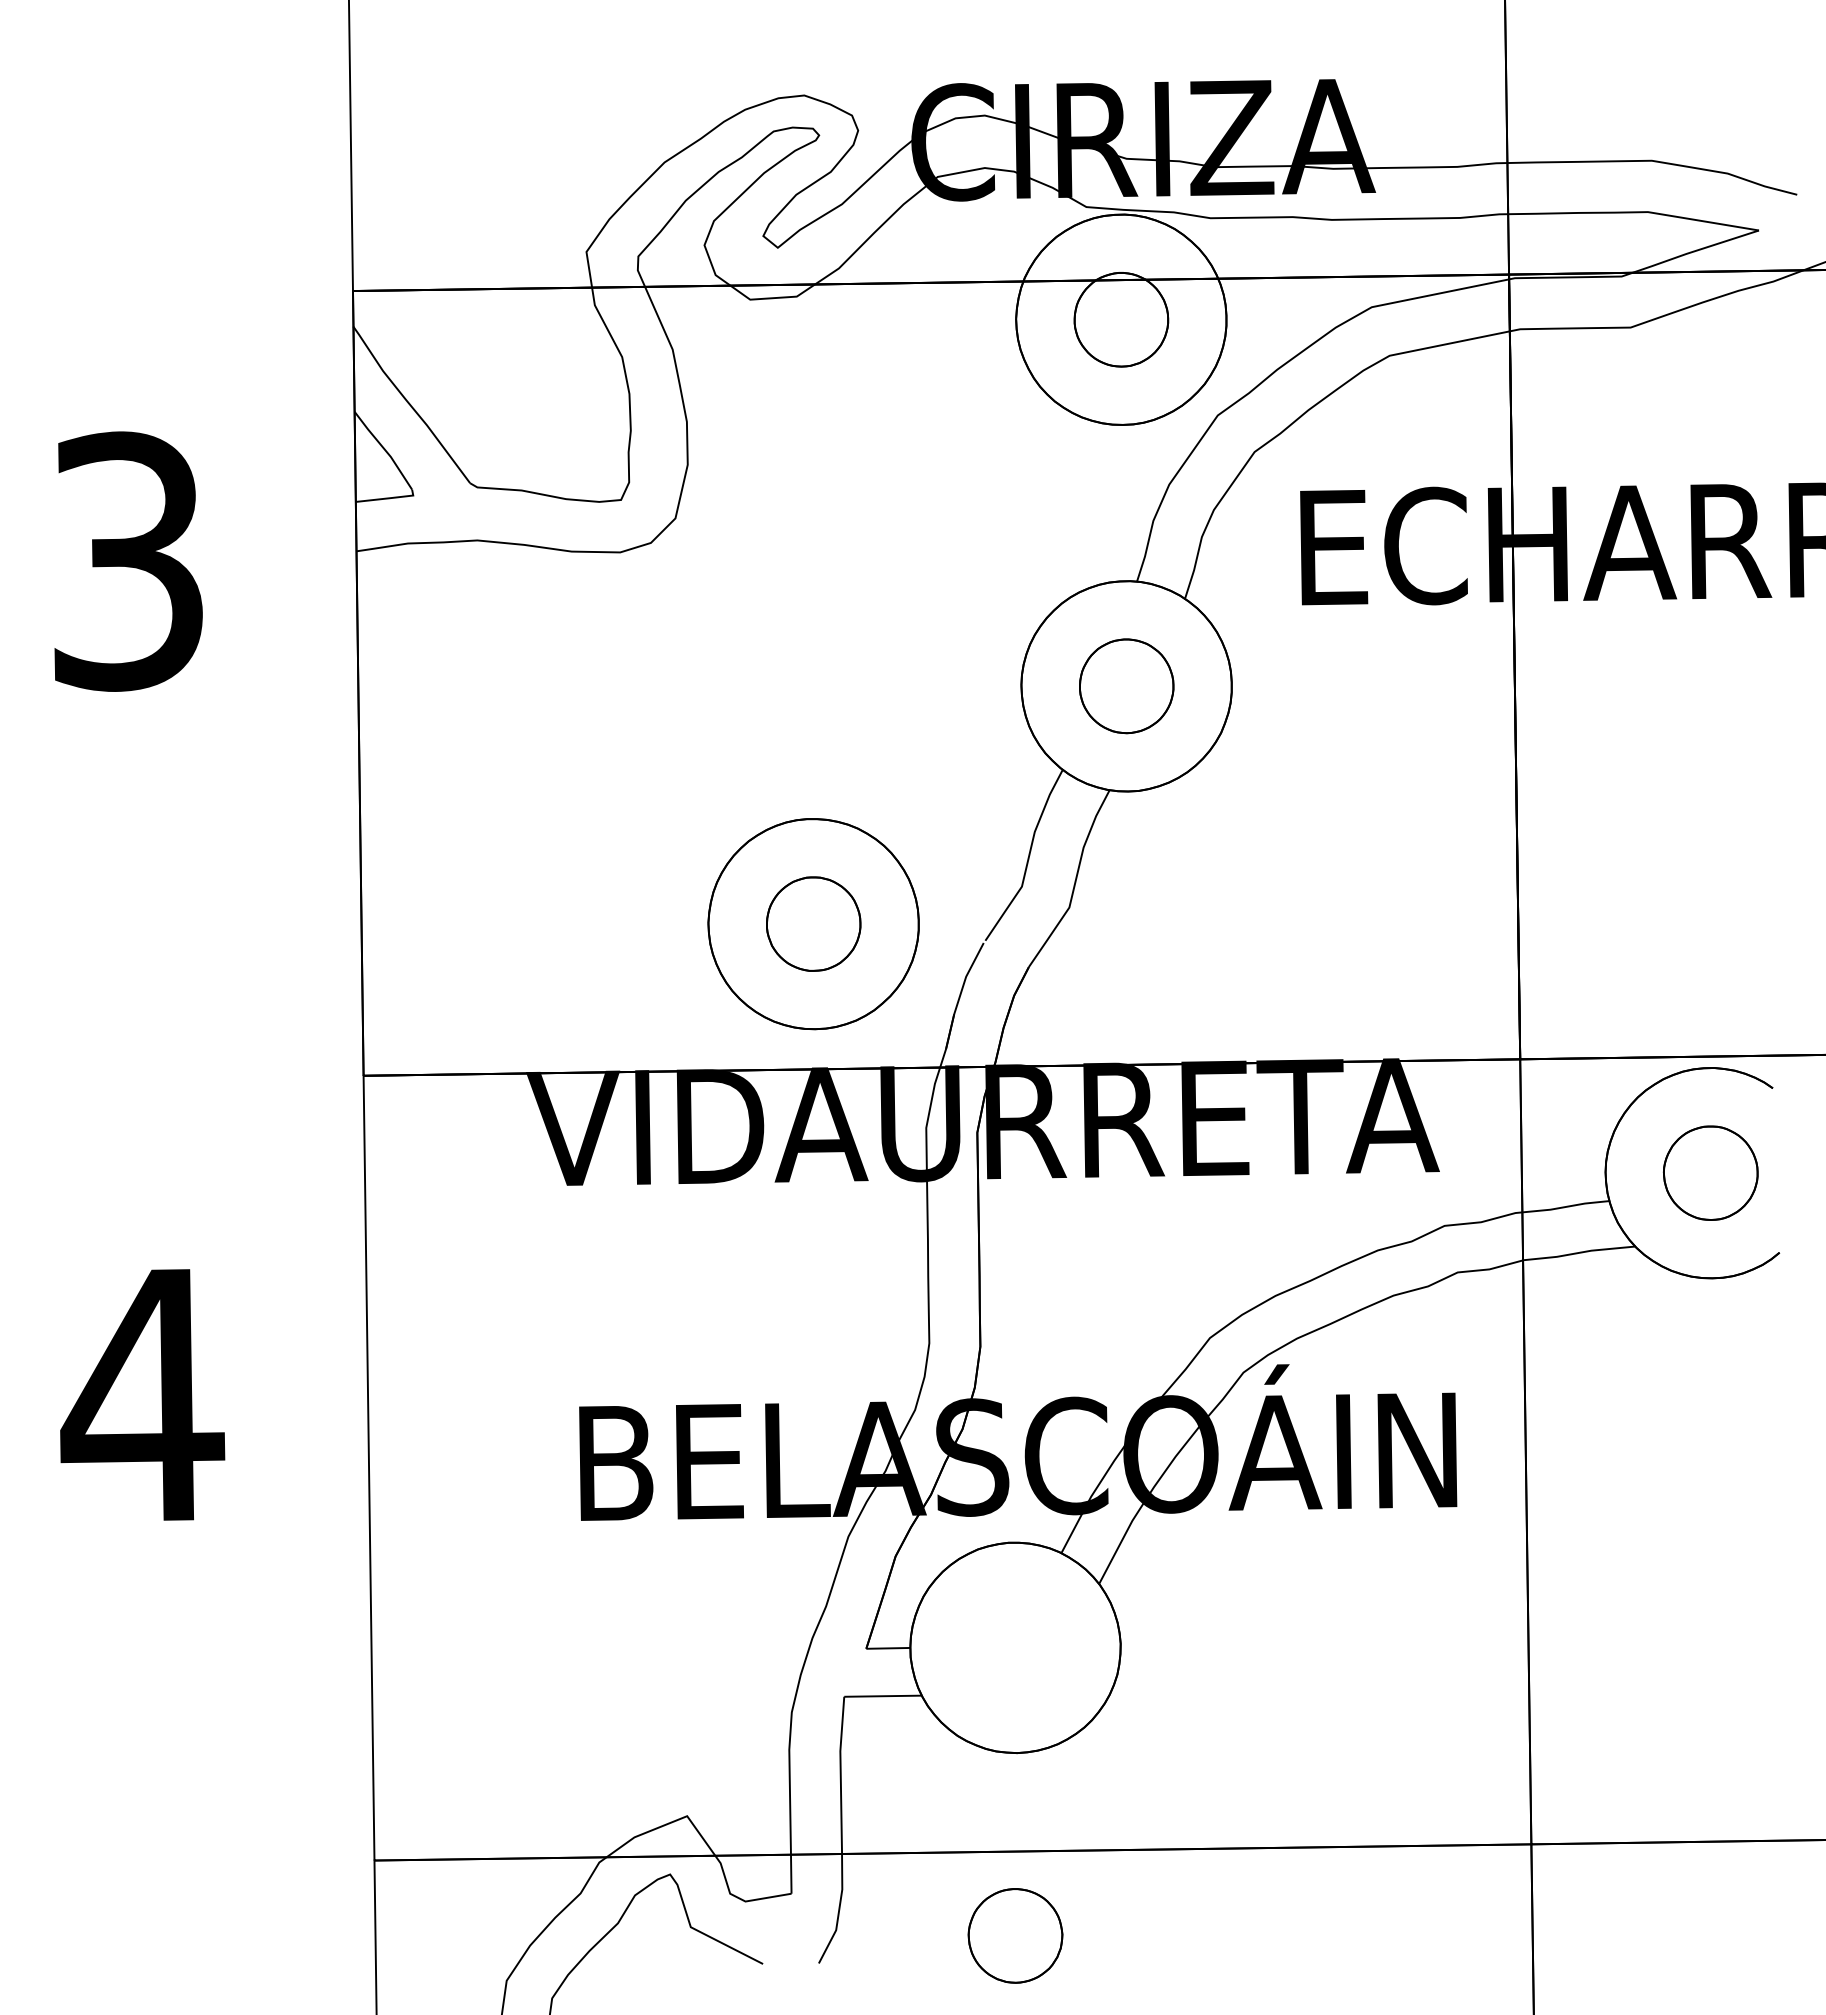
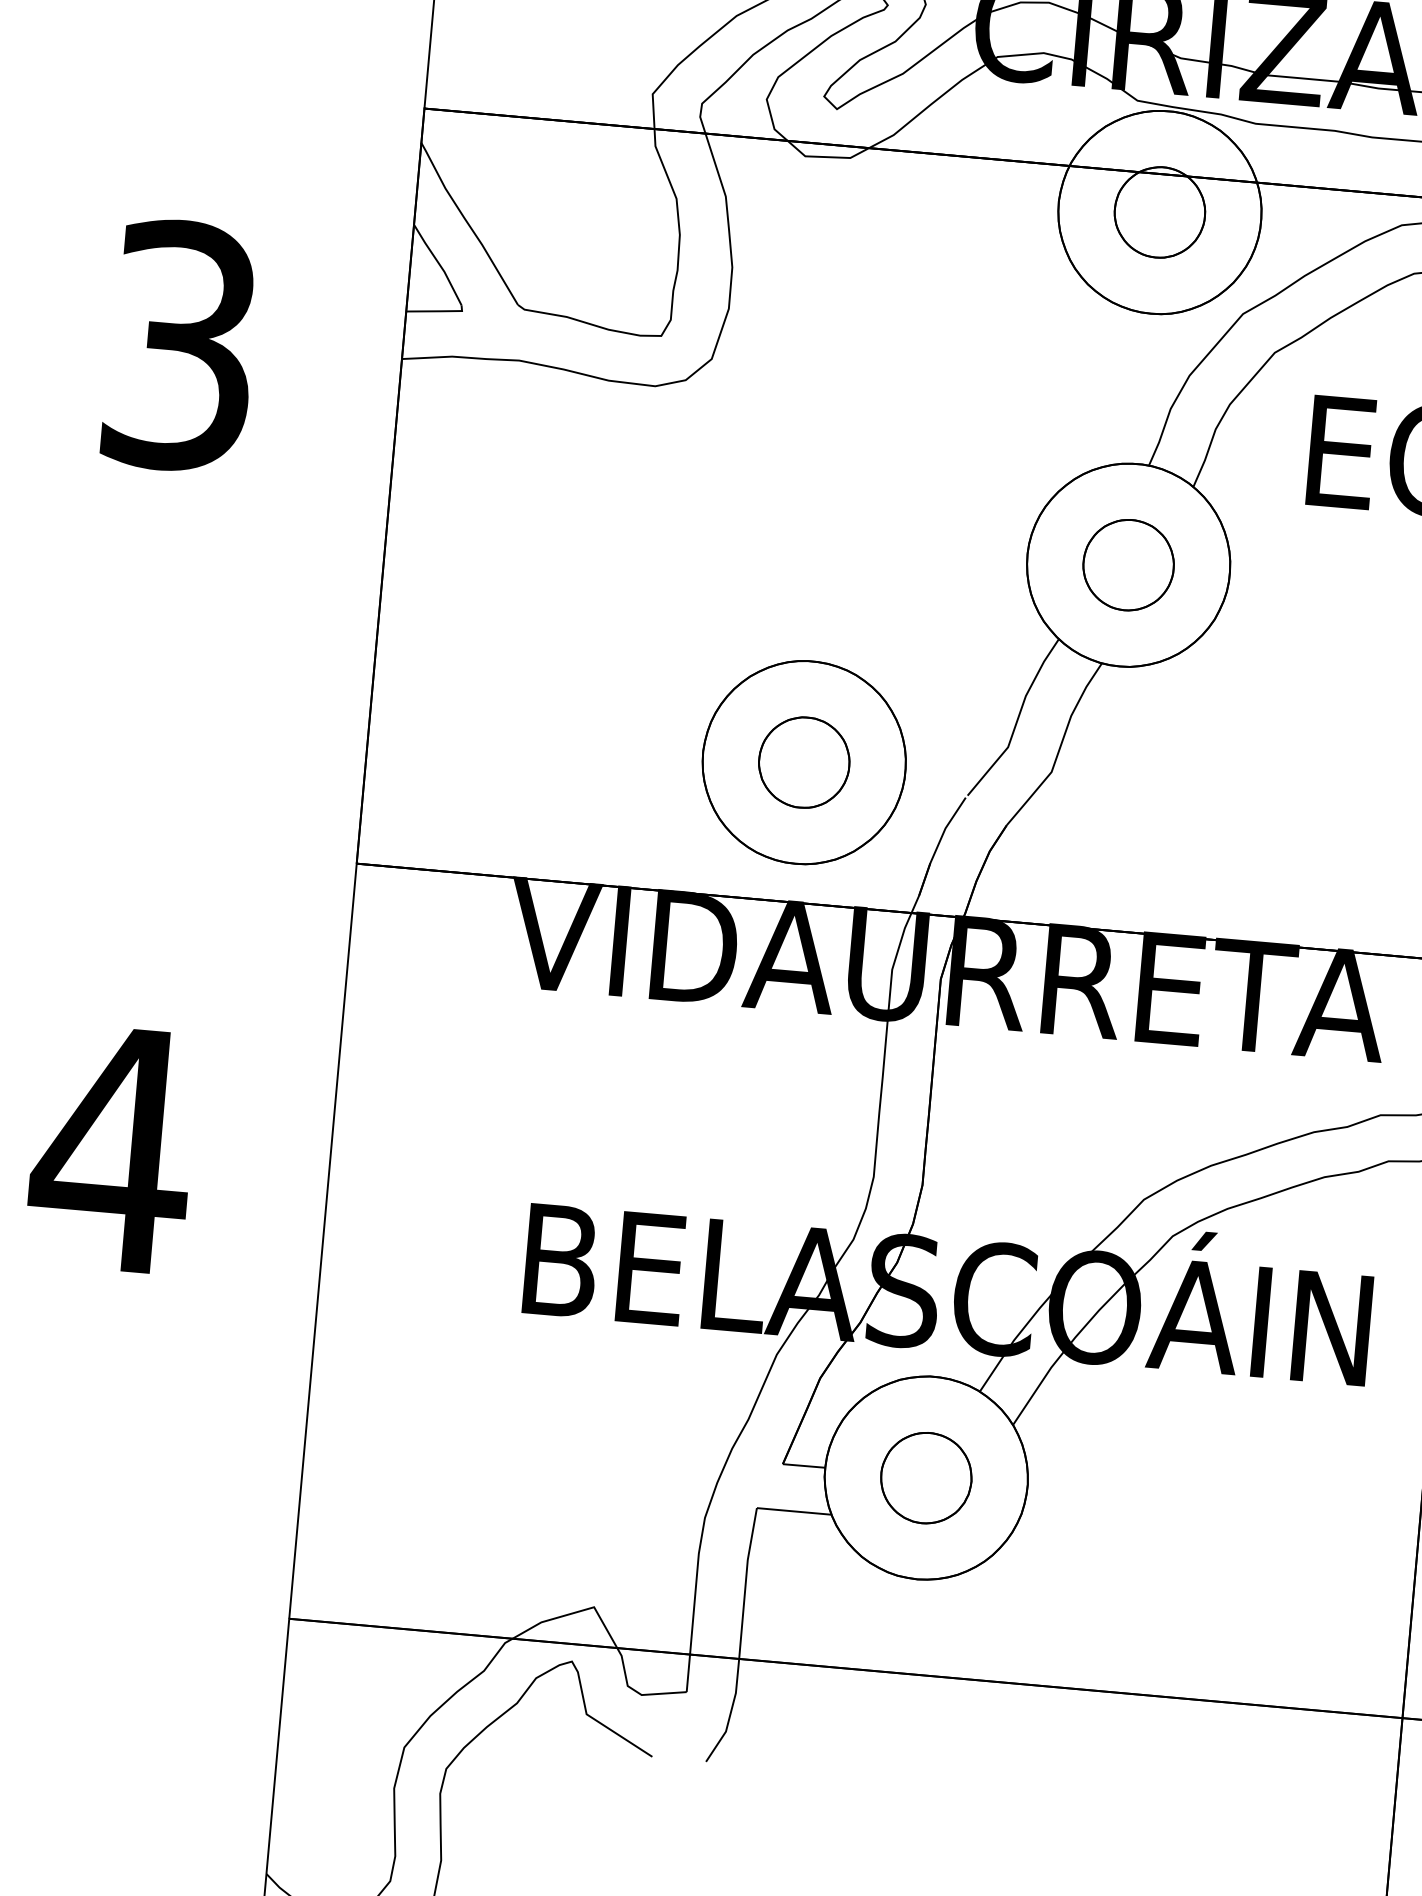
part: (1015, 1935) -> (926, 1477), moved

